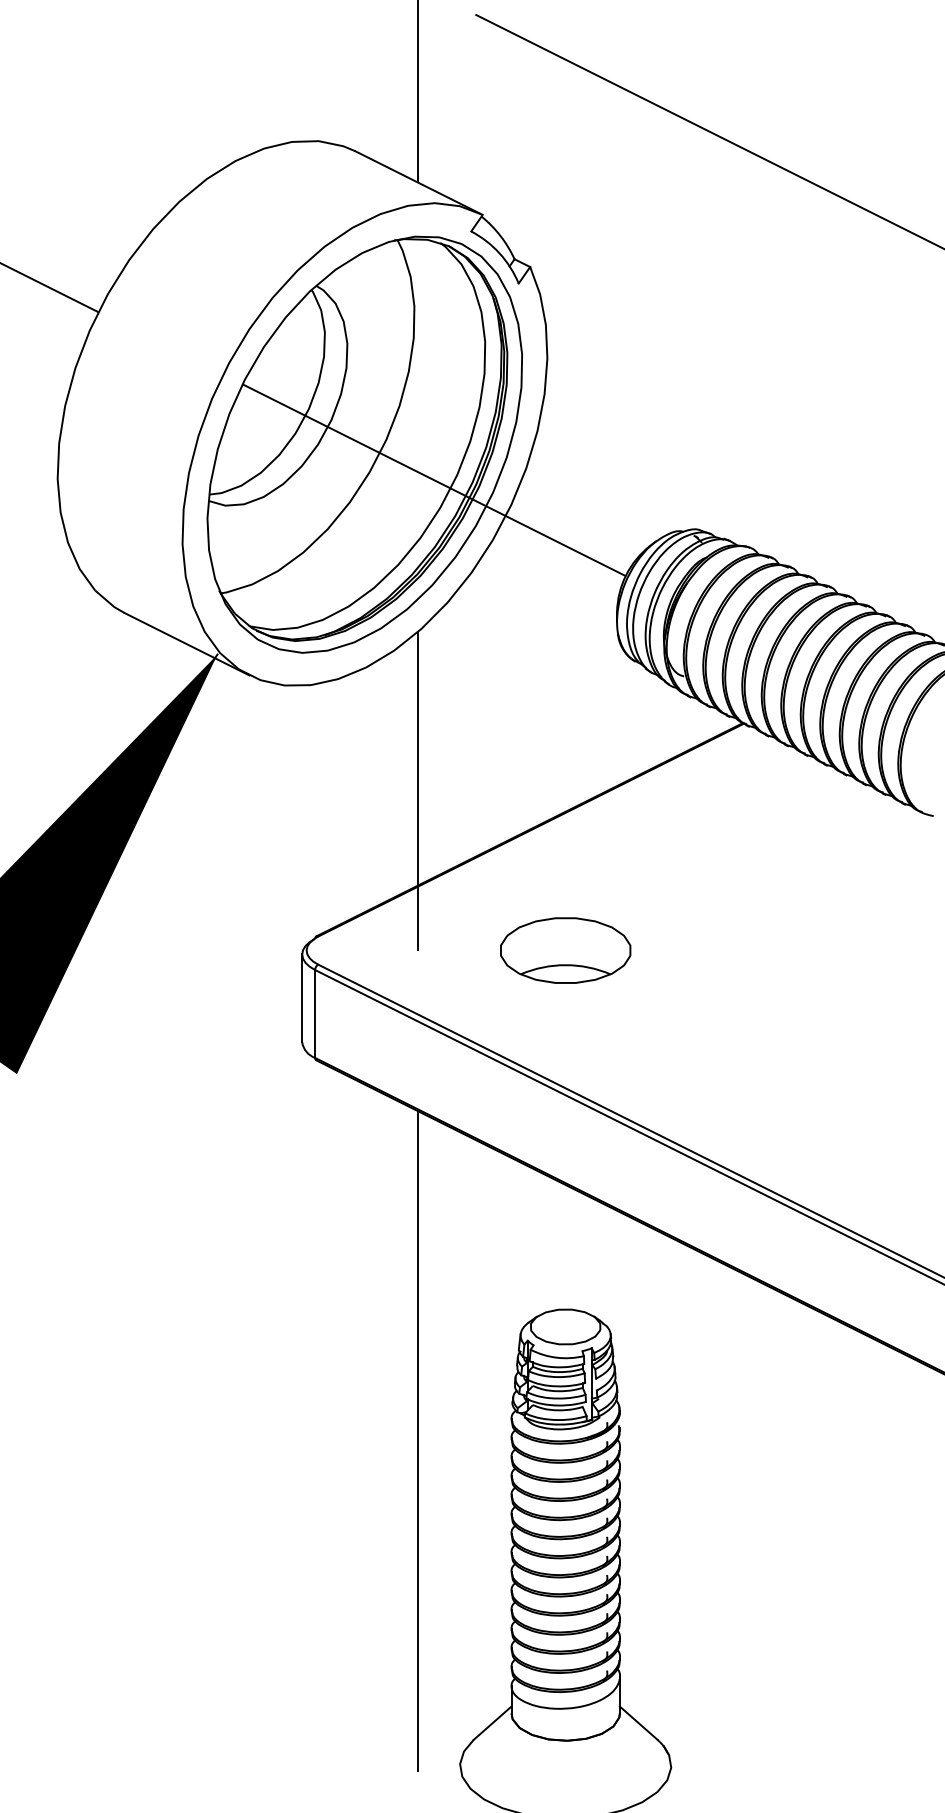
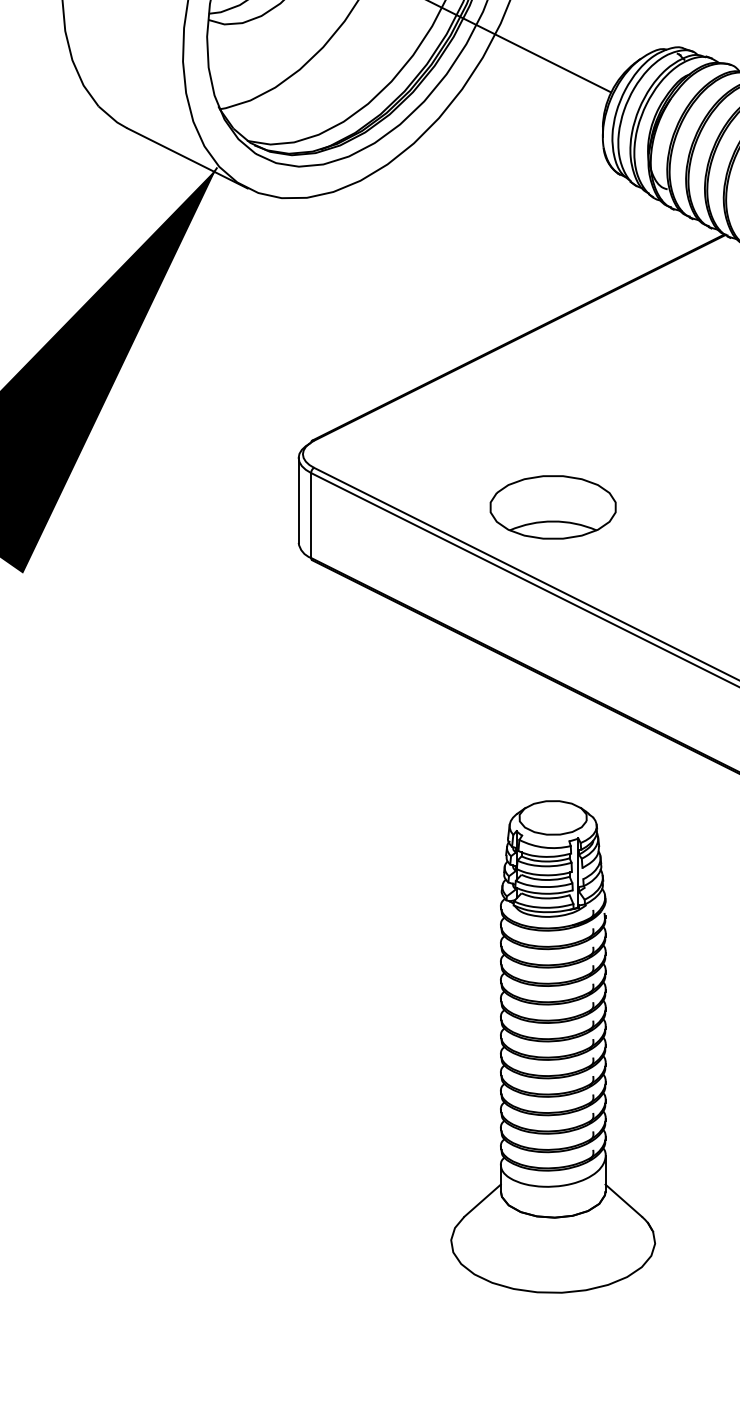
line: (417, 791) -> (410, 300), removed
part: (565, 950) -> (553, 507), moved
line: (417, 1441) -> (410, 928), removed

